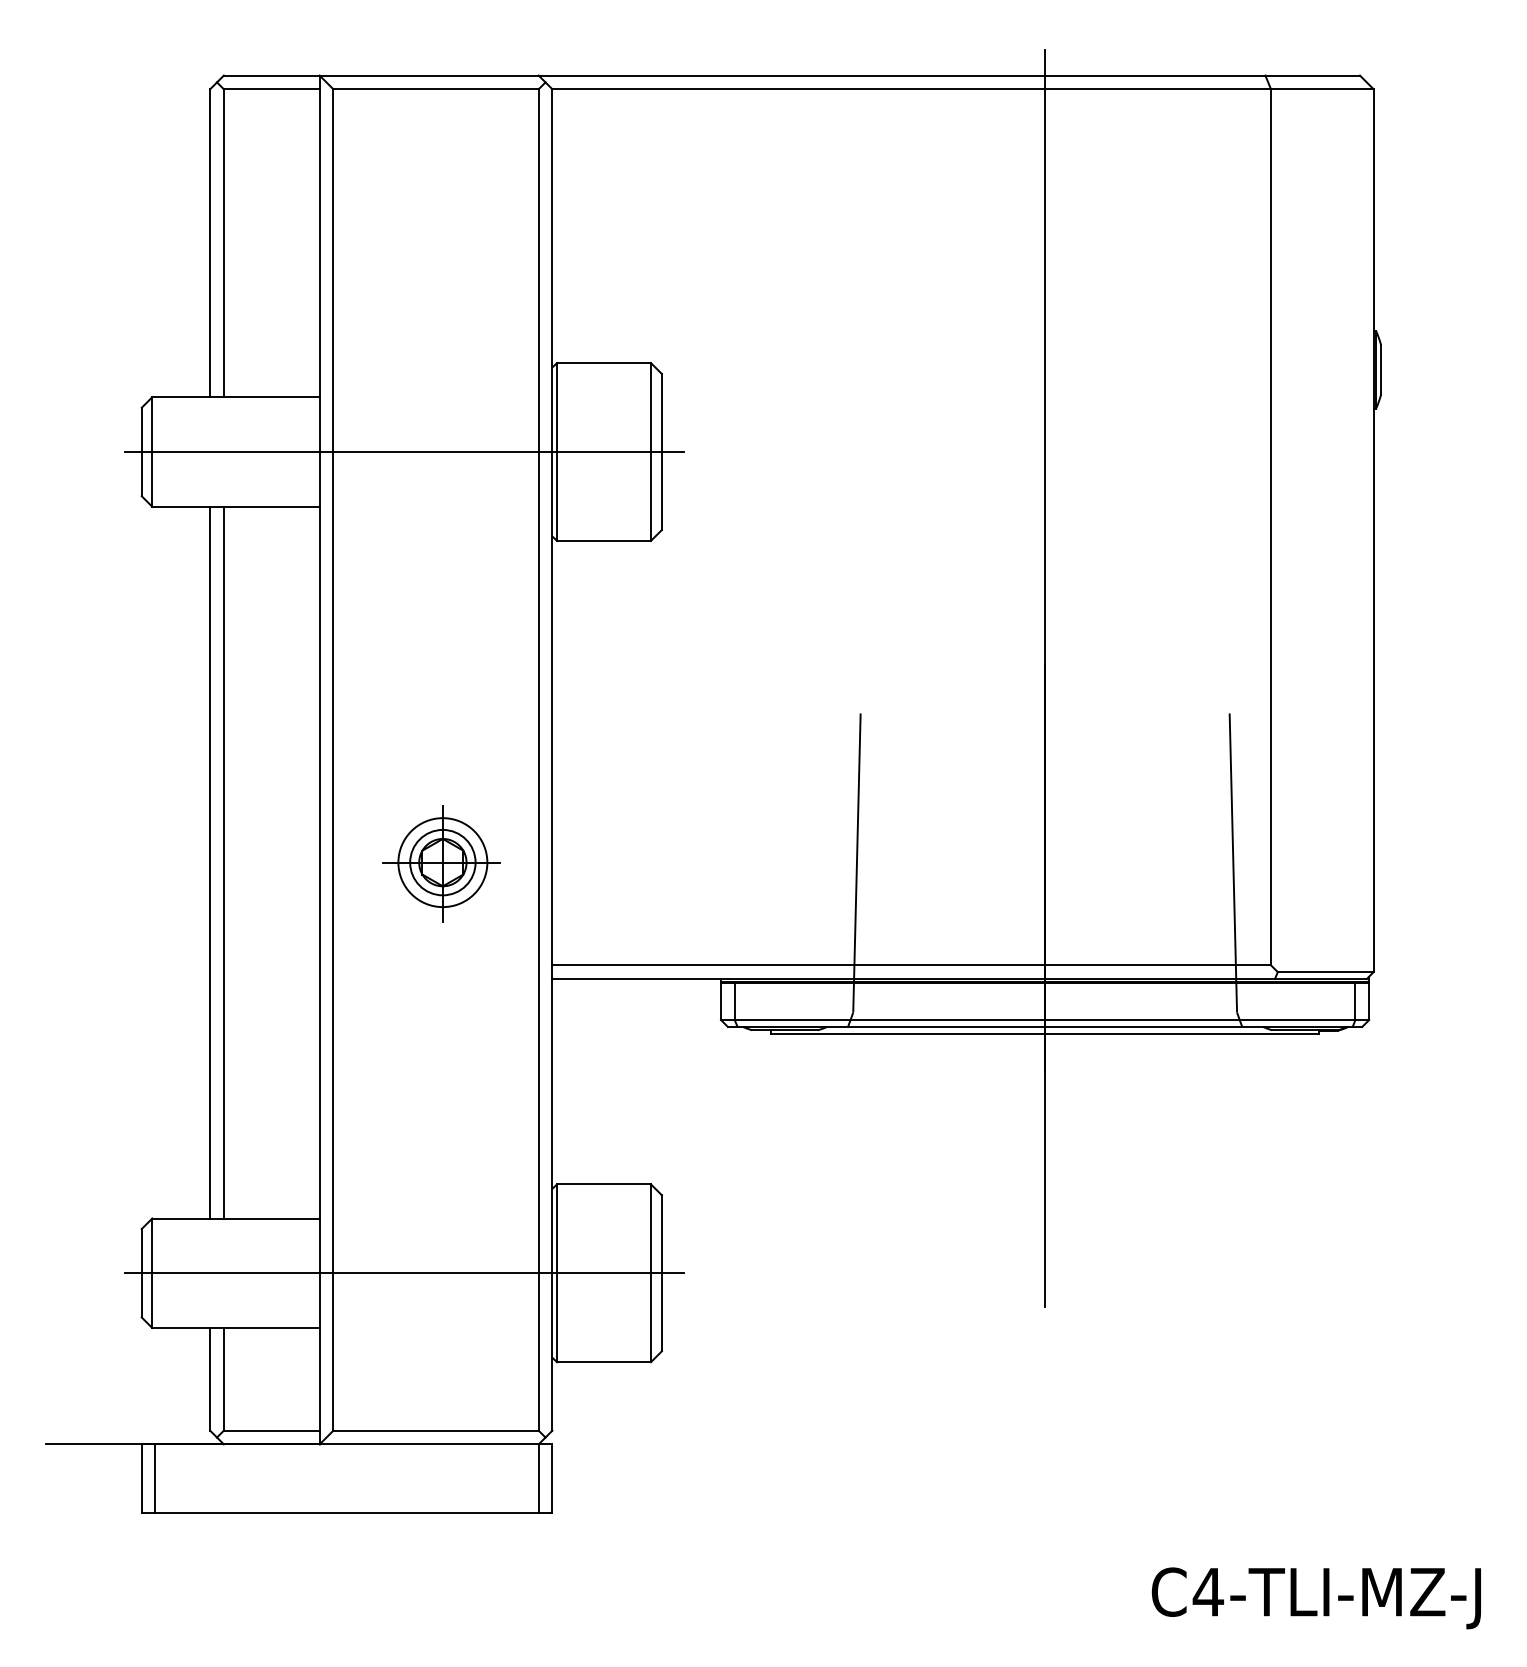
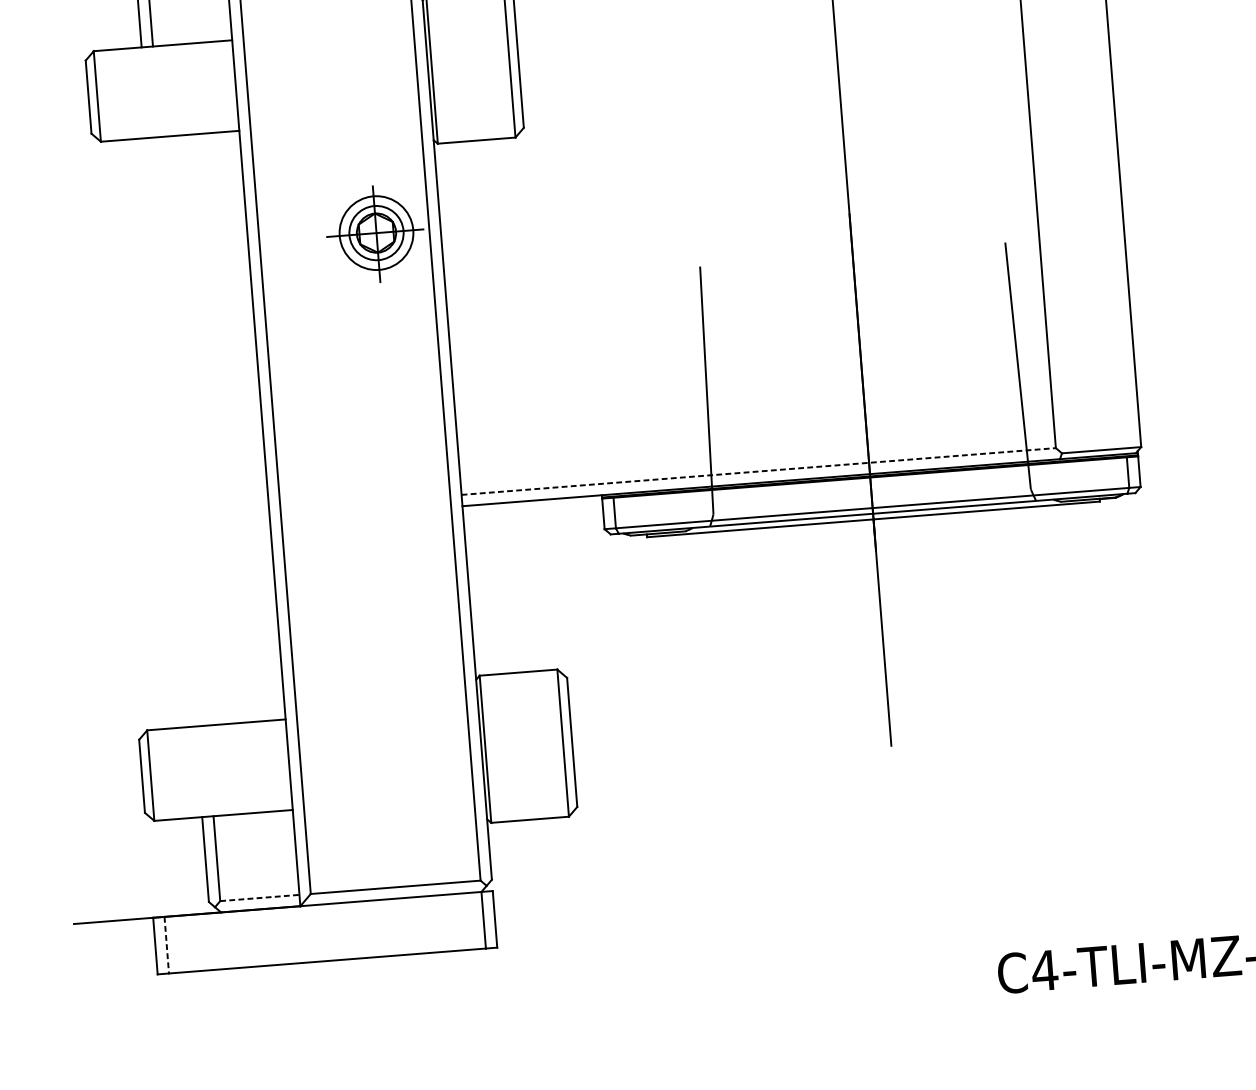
line: (403, 452) -> (305, 80), removed
line: (210, 862) -> (172, 432), removed
line: (223, 862) -> (182, 431), removed
part: (441, 863) -> (375, 233), moved
line: (912, 965) -> (759, 471), solid -> dashed
line: (403, 1273) -> (358, 759), removed
line: (271, 1430) -> (259, 897), solid -> dashed
line: (155, 1479) -> (166, 945), solid -> dashed

